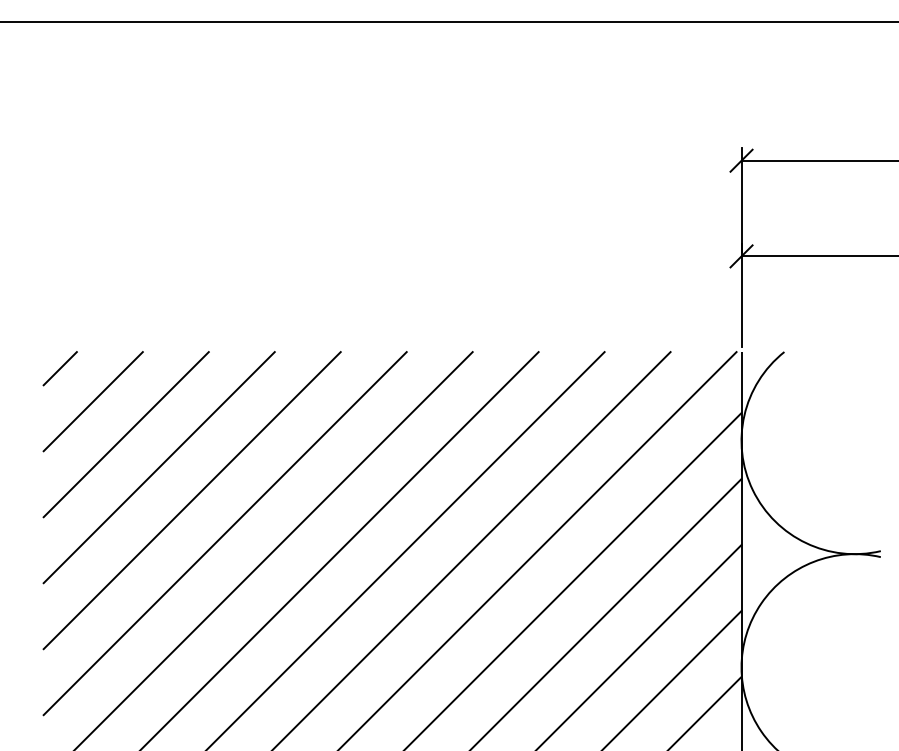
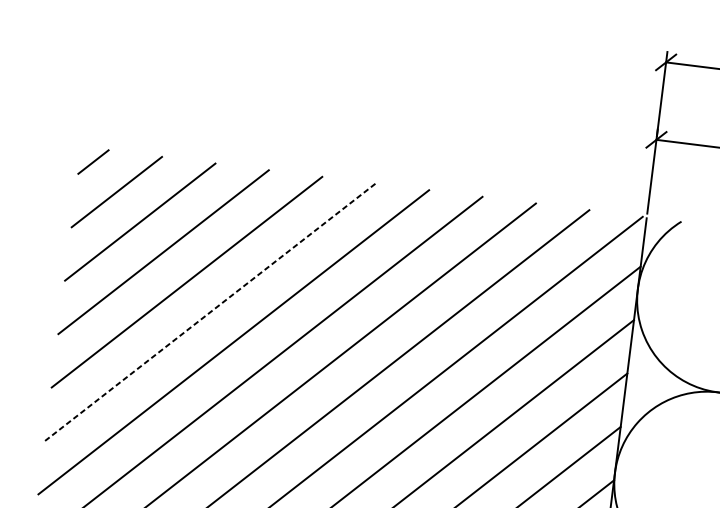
line: (225, 533) -> (210, 312), solid -> dashed

